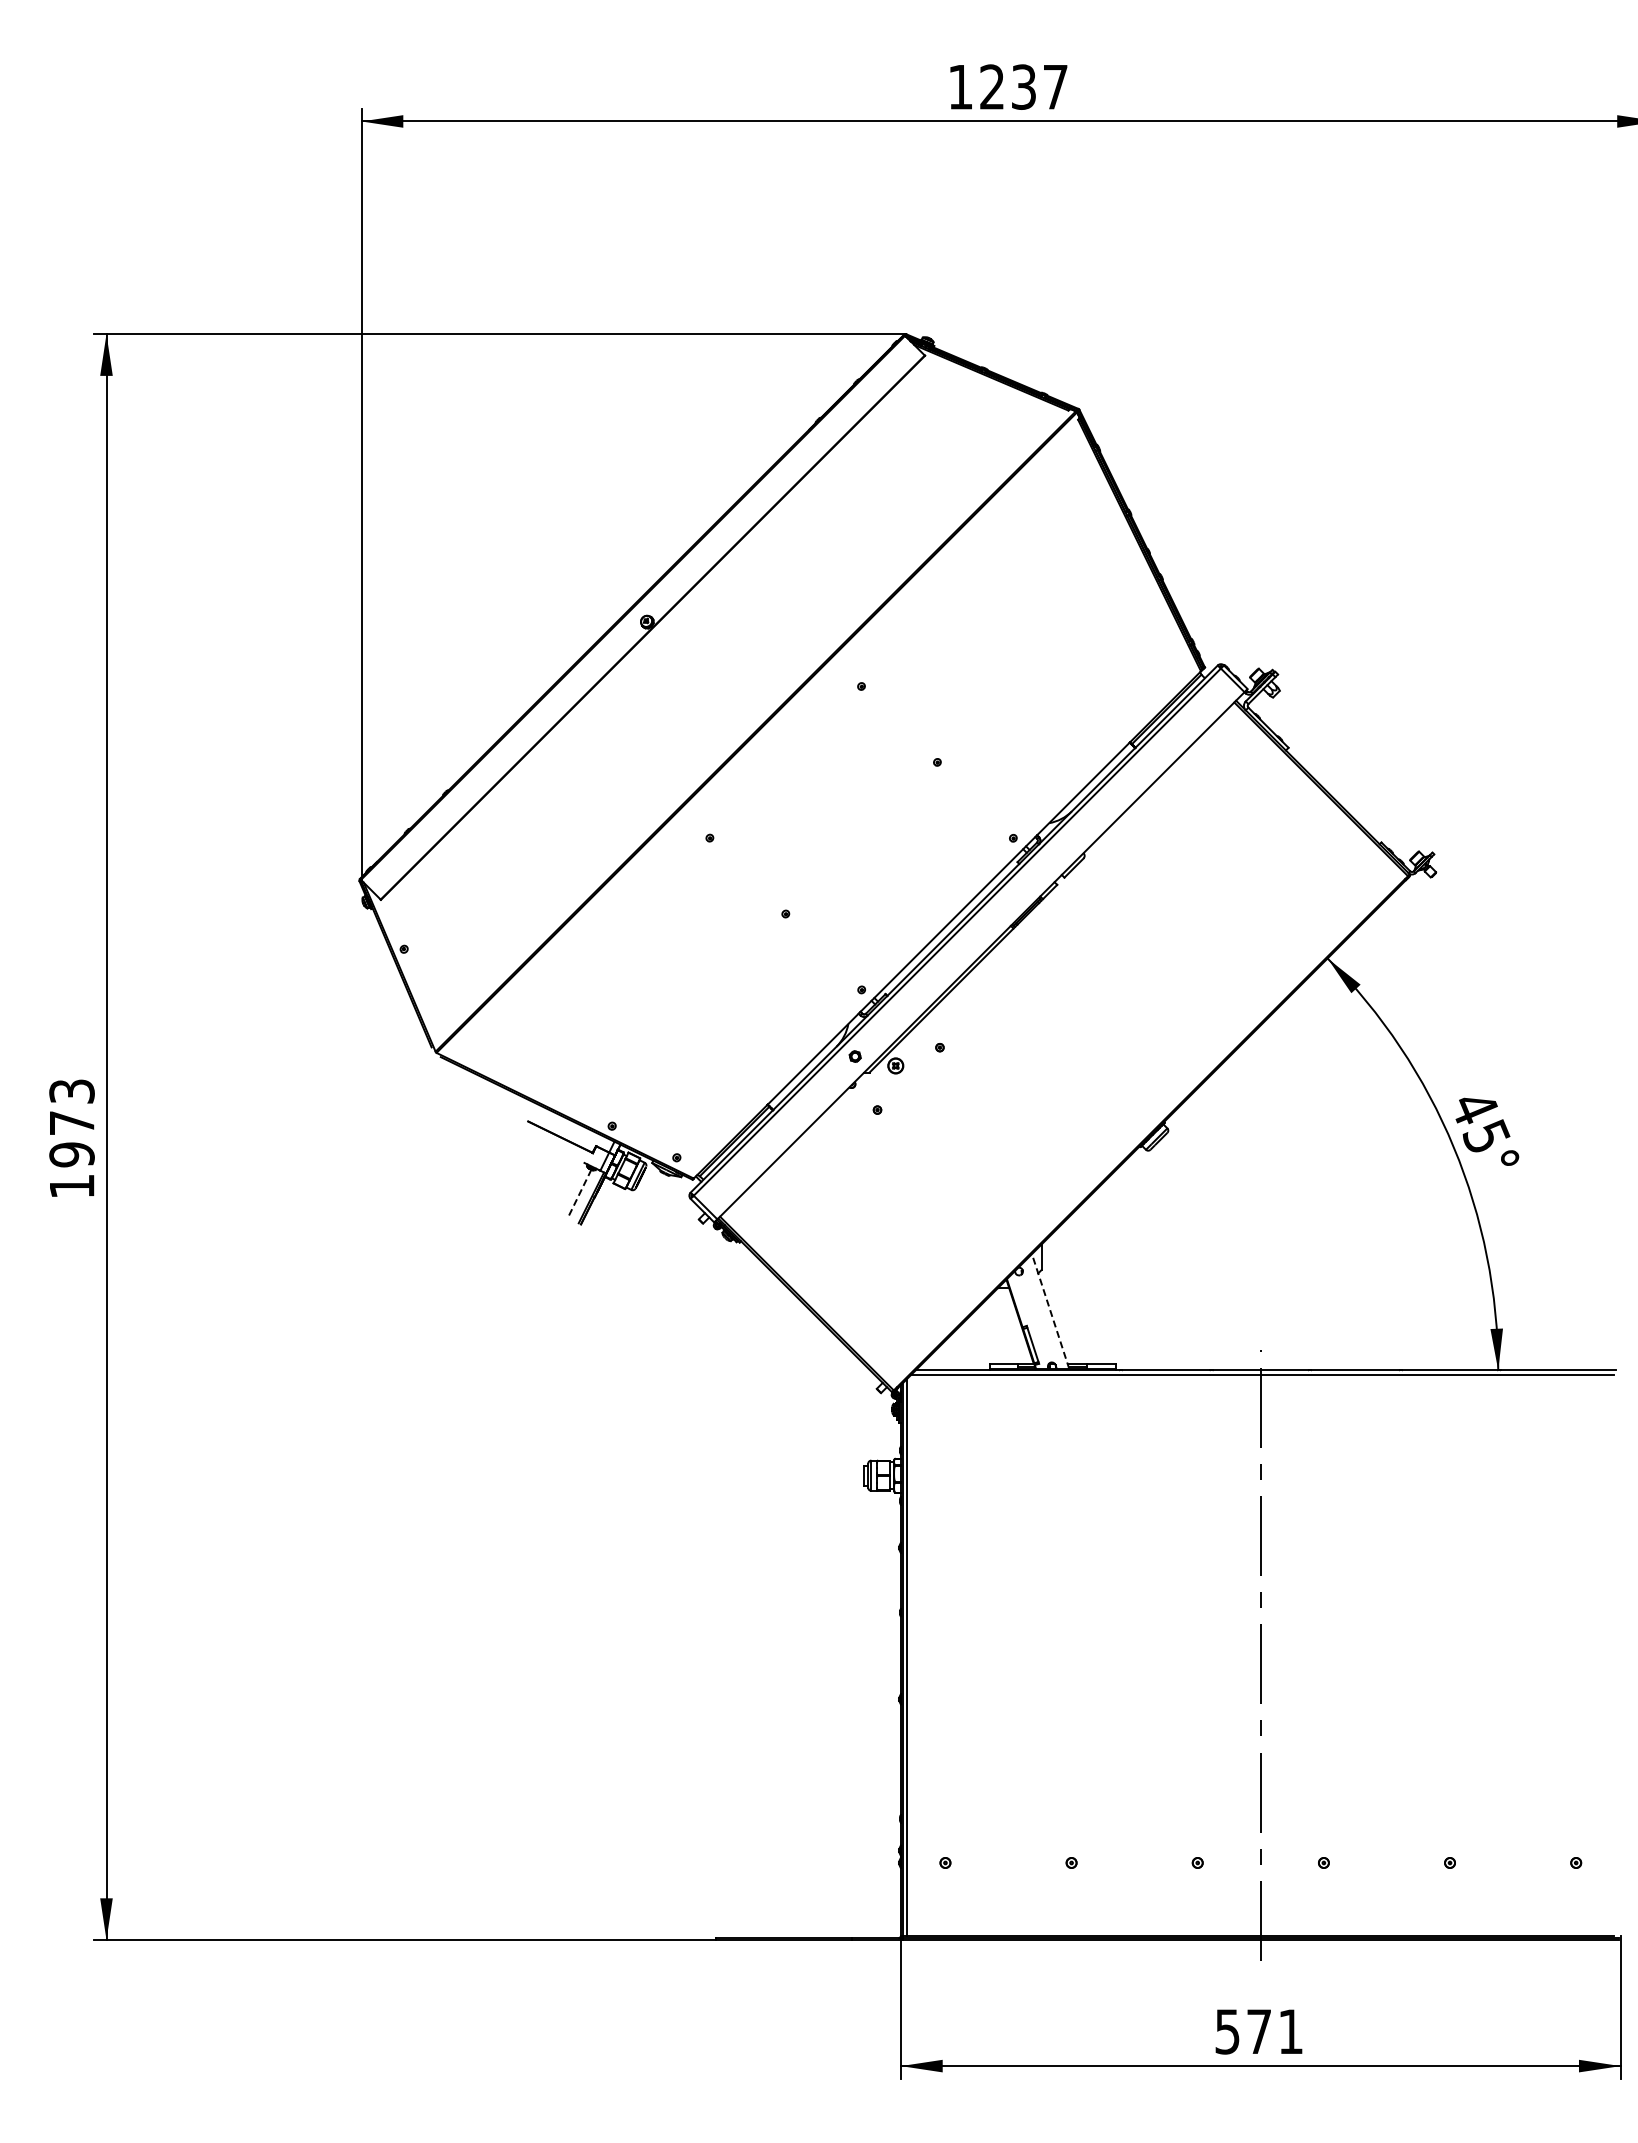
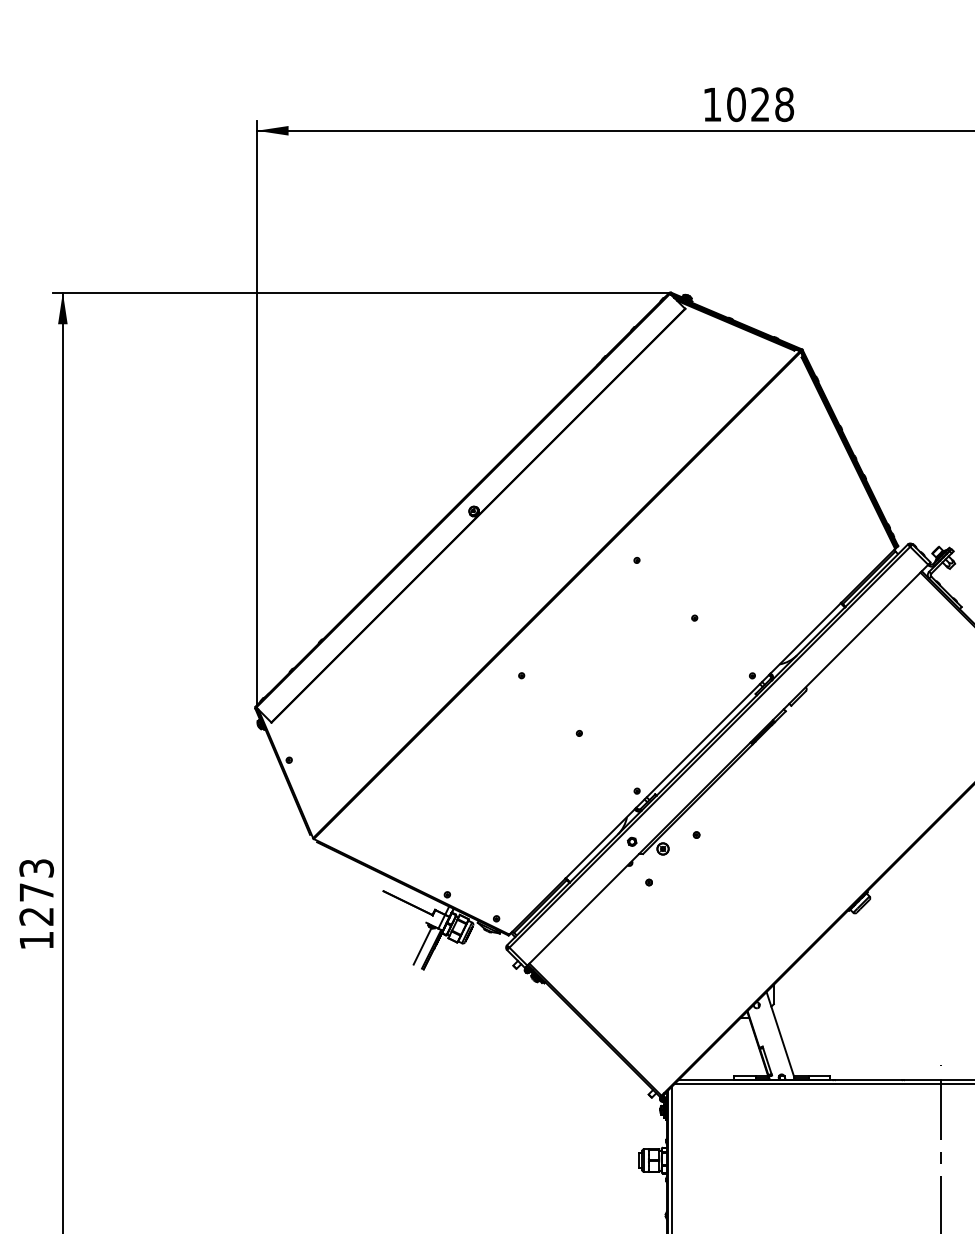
text: (1024, 86) -> (760, 104), 1237 -> 1028
text: (71, 1154) -> (36, 916), 1973 -> 1273
line: (579, 1193) -> (422, 945), dashed -> solid
line: (1050, 1311) -> (780, 1035), dashed -> solid

